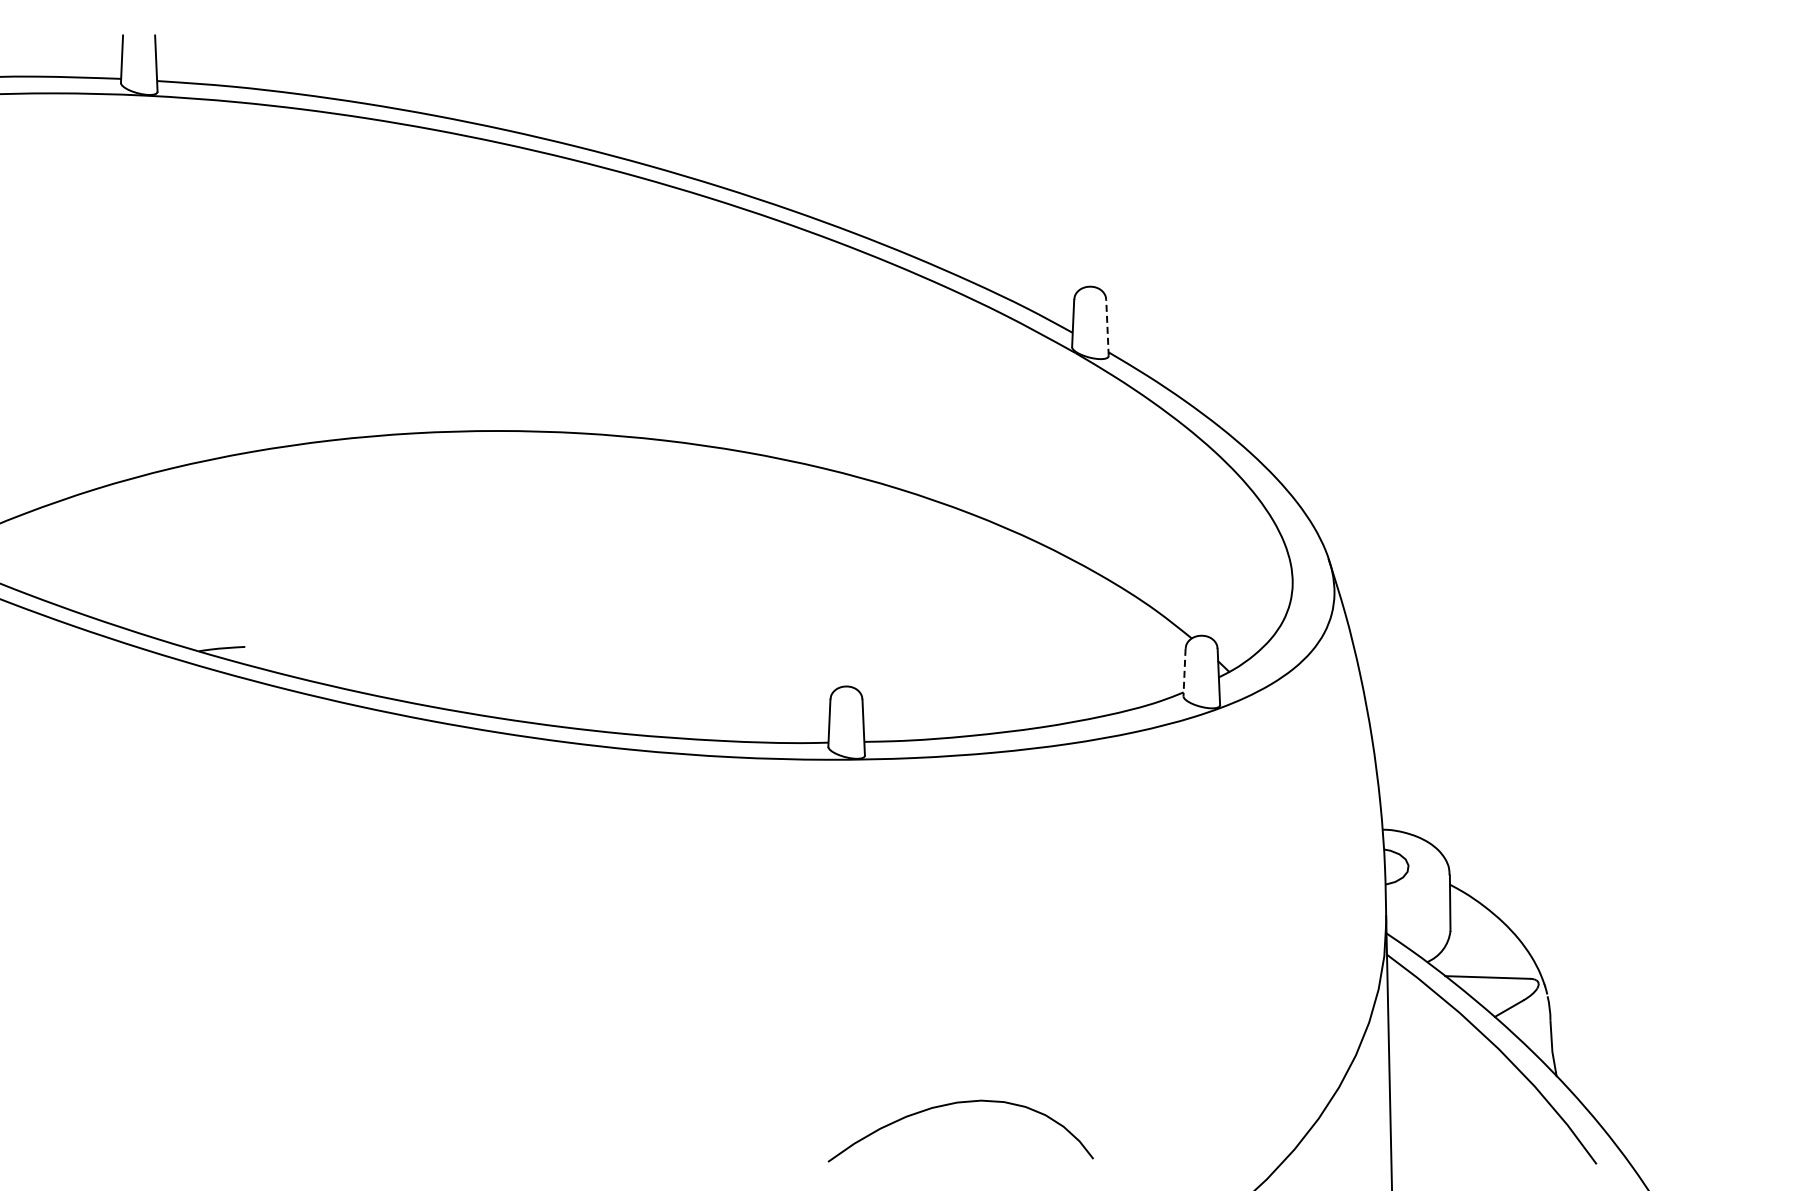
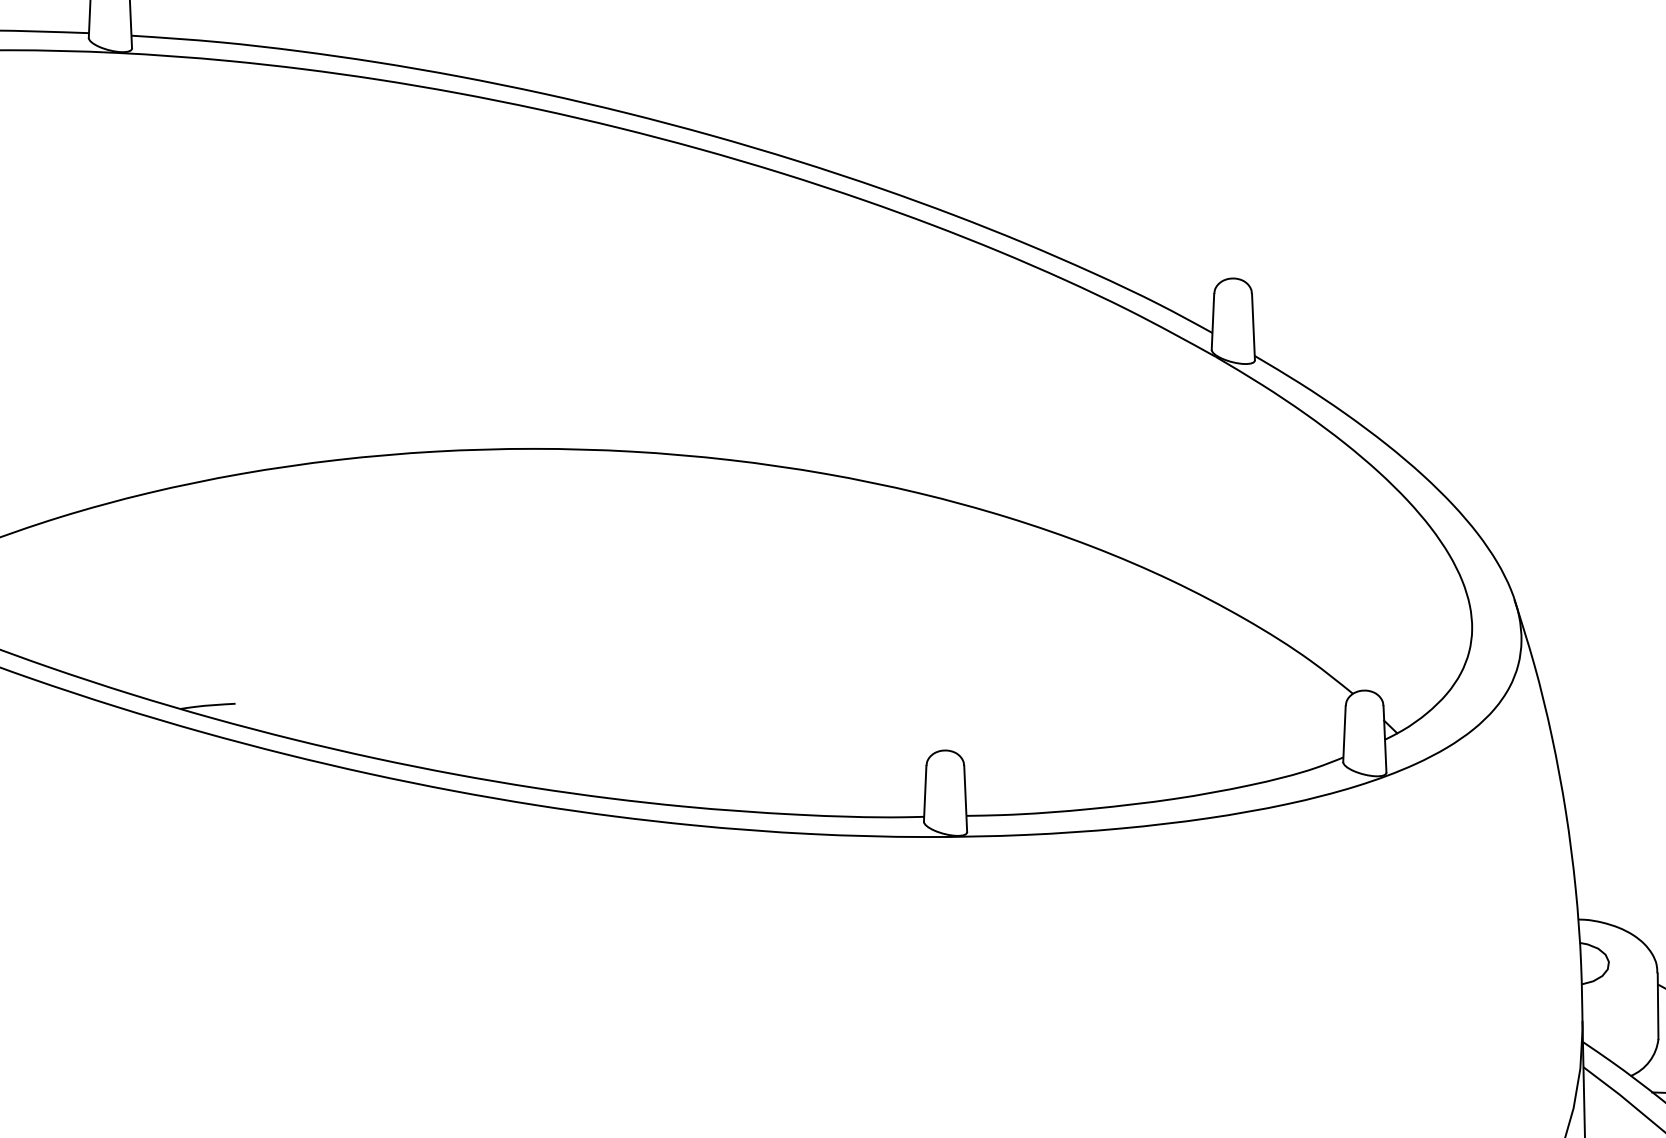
line: (1107, 327) -> (1253, 326), dashed -> solid
line: (1184, 672) -> (1344, 733), dashed -> solid

